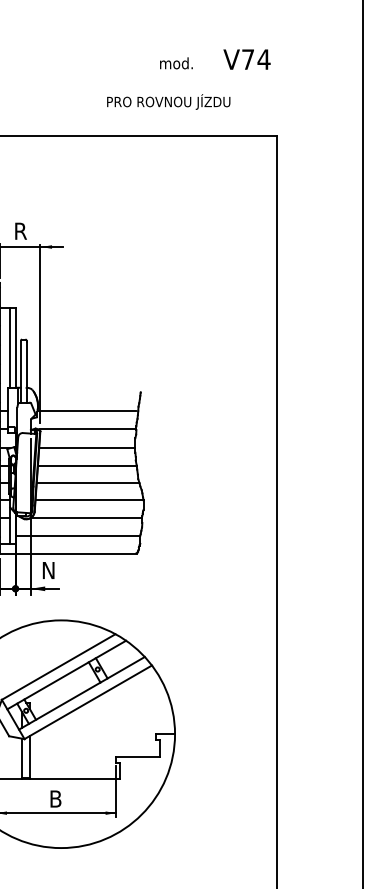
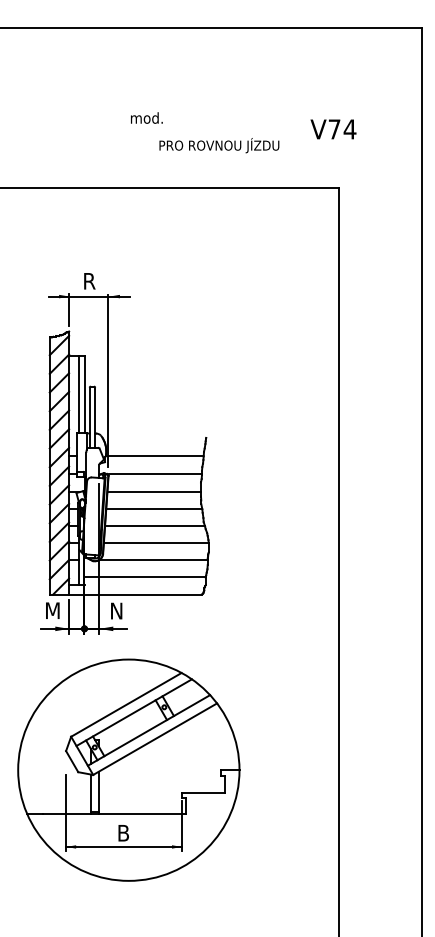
text: (247, 59) -> (333, 129), moved
text: (176, 62) -> (146, 117), moved
text: (168, 101) -> (219, 145), moved

